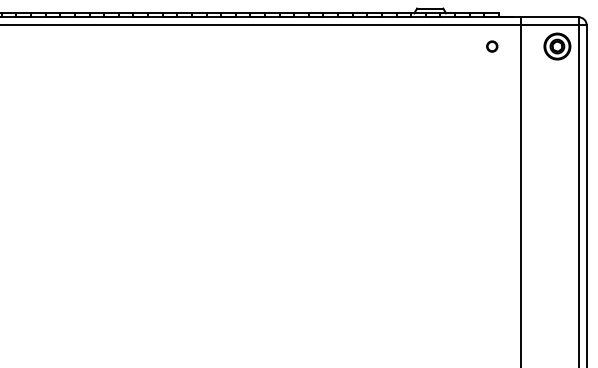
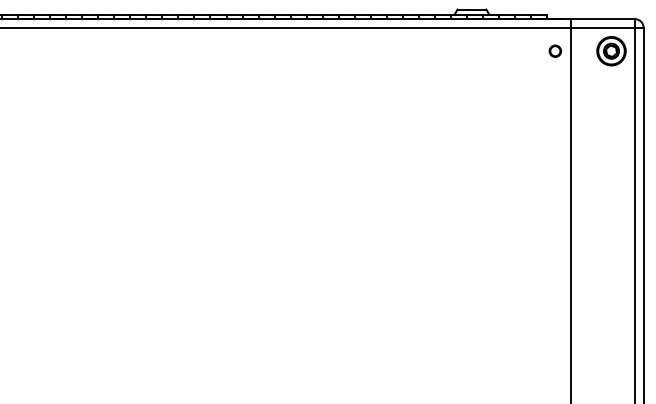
circle: (492, 46) -> (555, 51), moved

